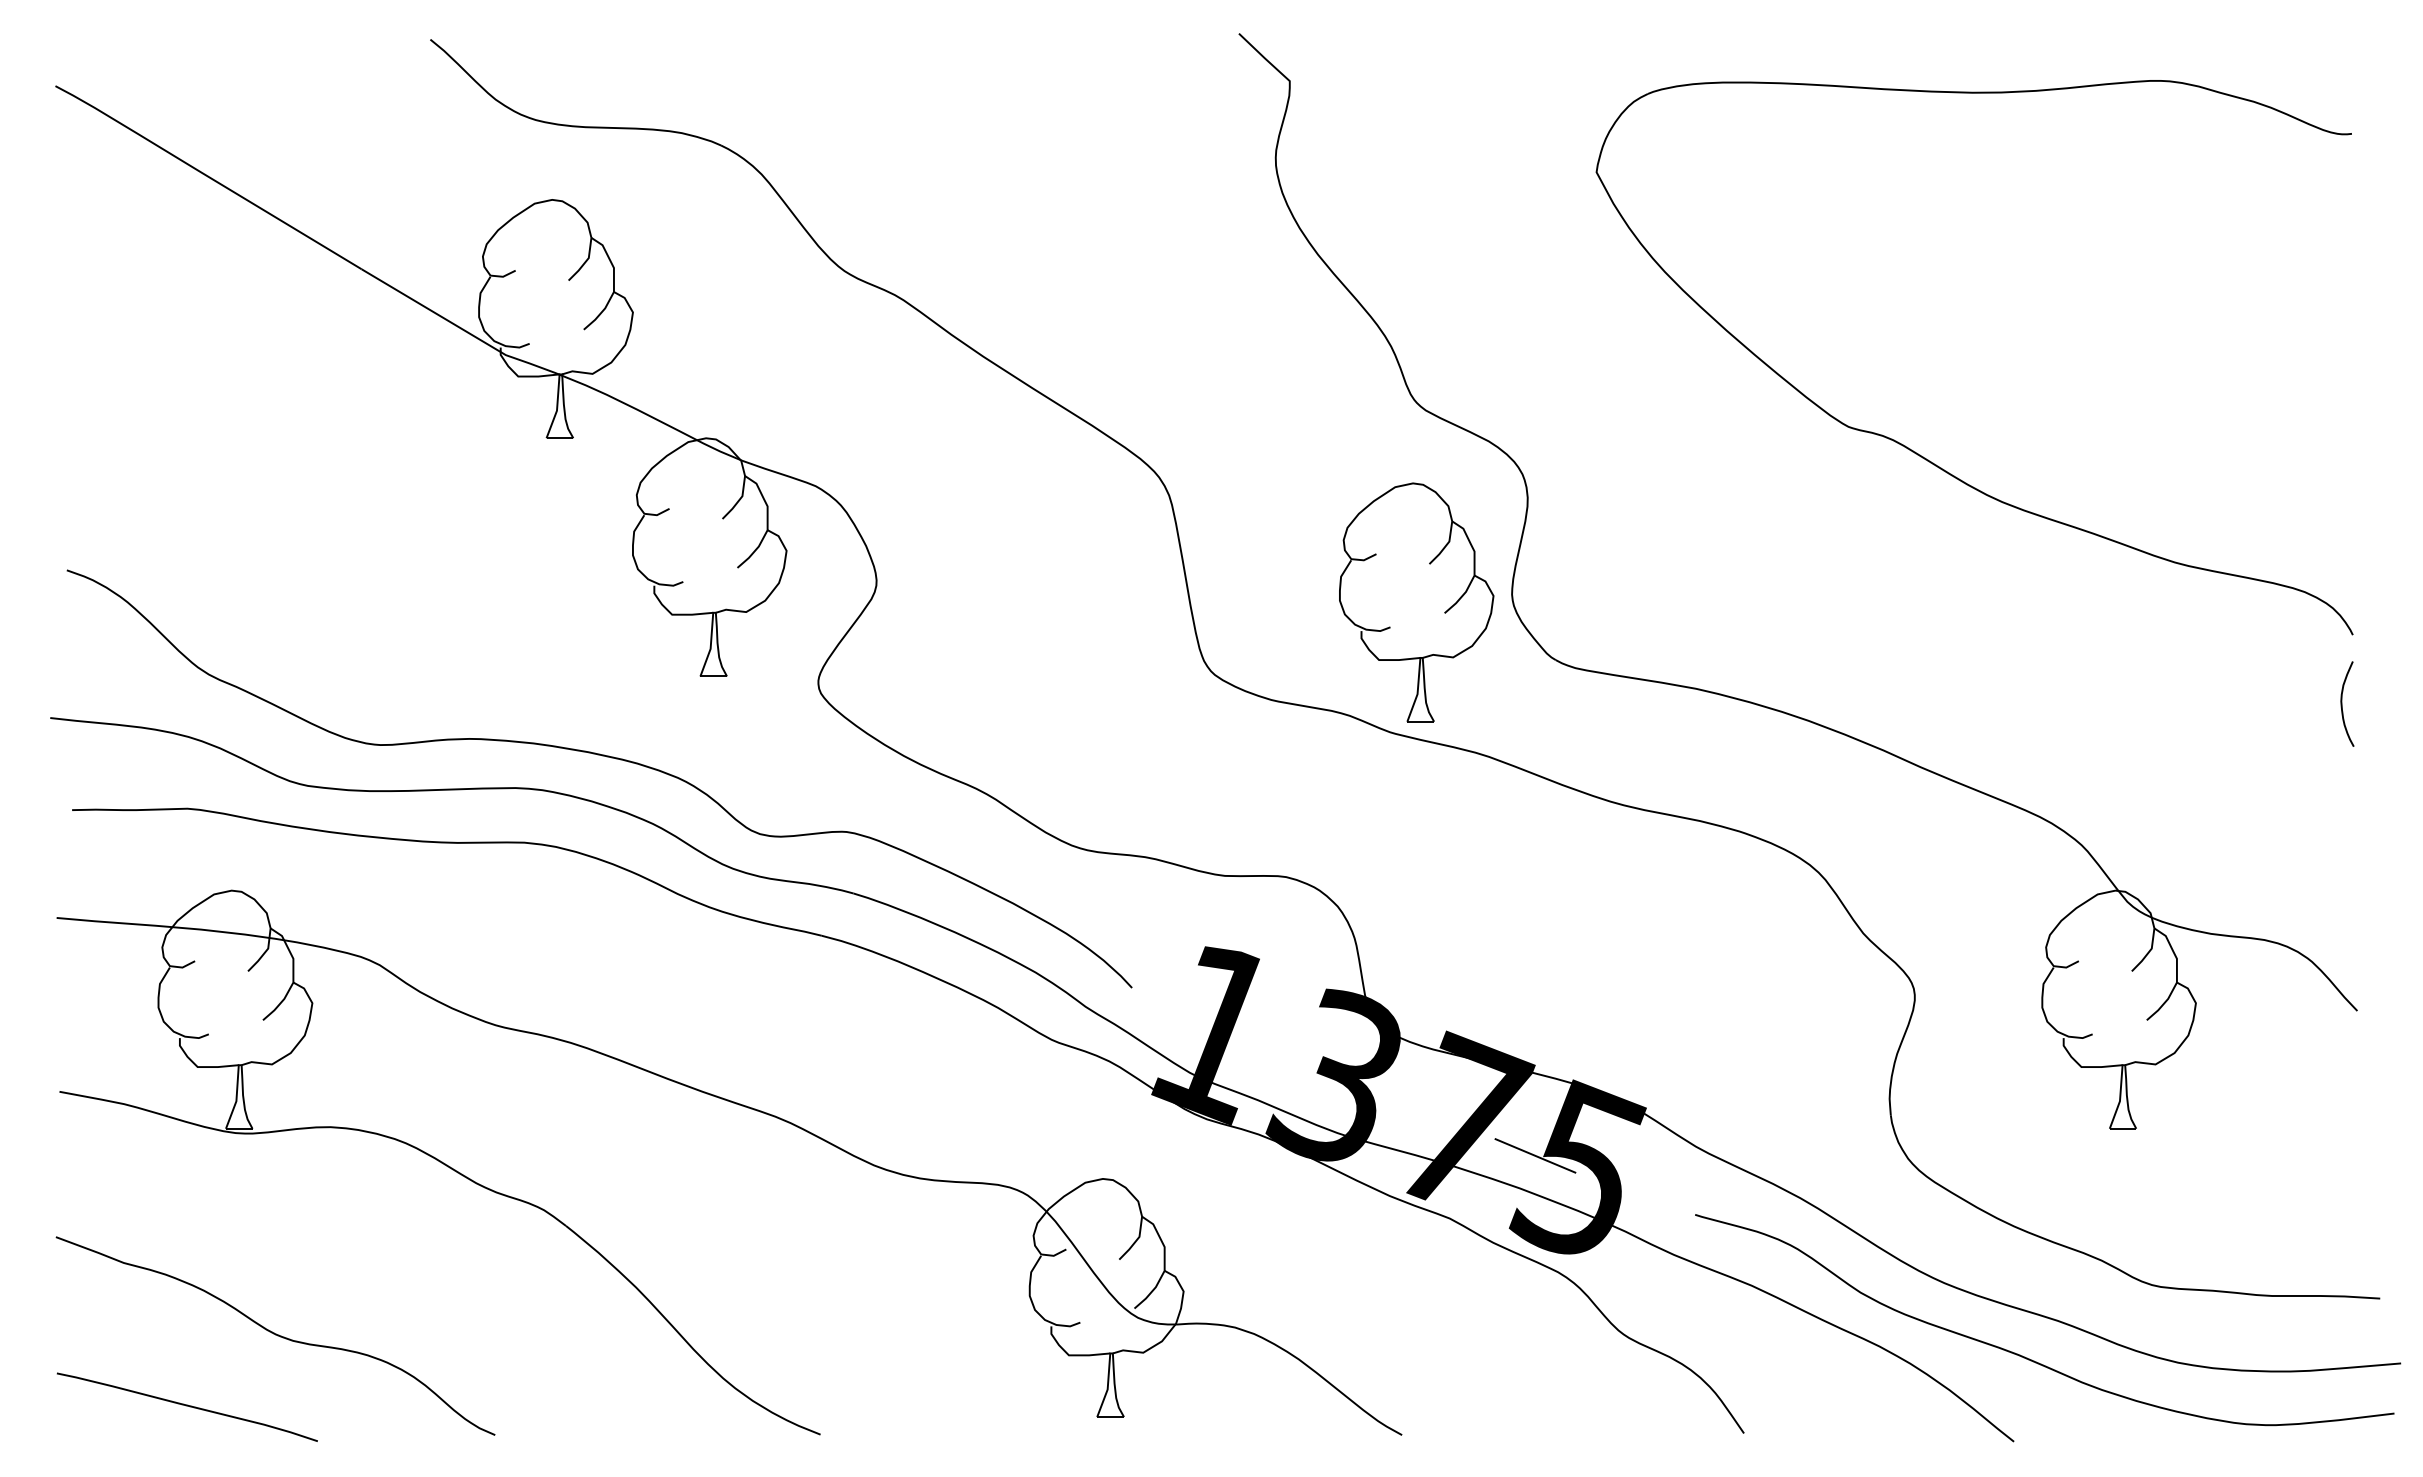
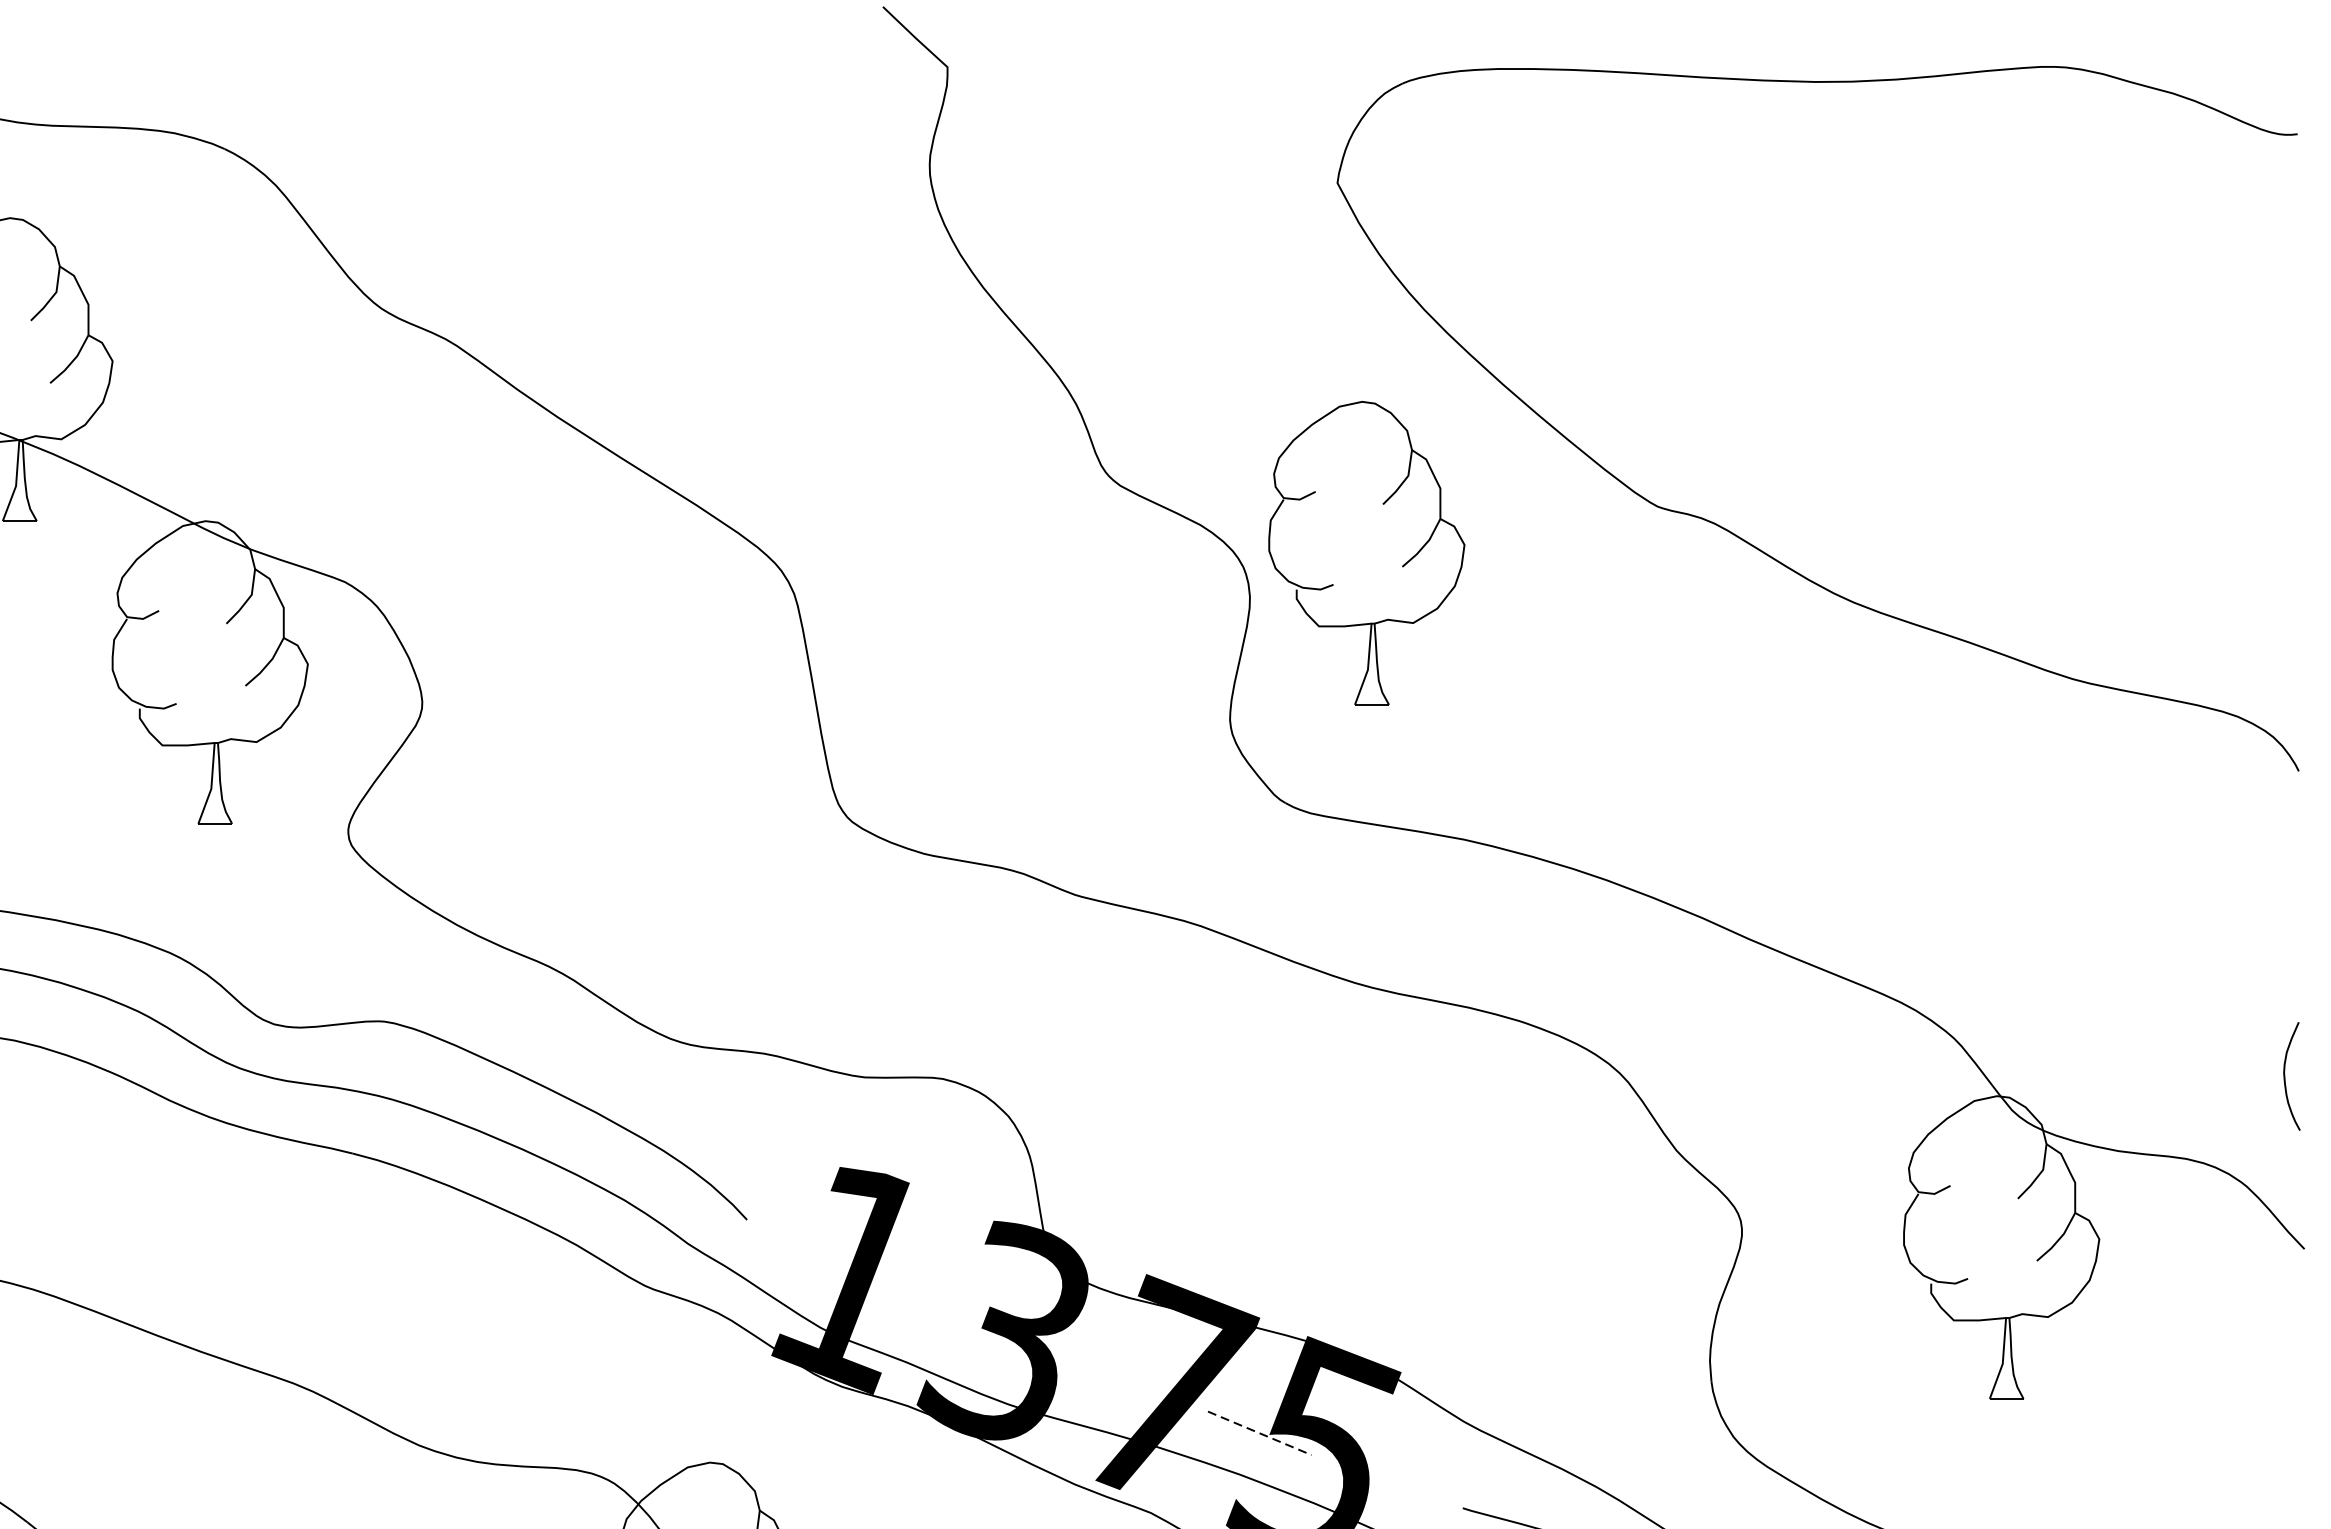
part: (1444, 612) -> (1402, 565), moved
curve: (2342, 703) -> (2285, 1075), moved
line: (1535, 1156) -> (1259, 1434), solid -> dashed

